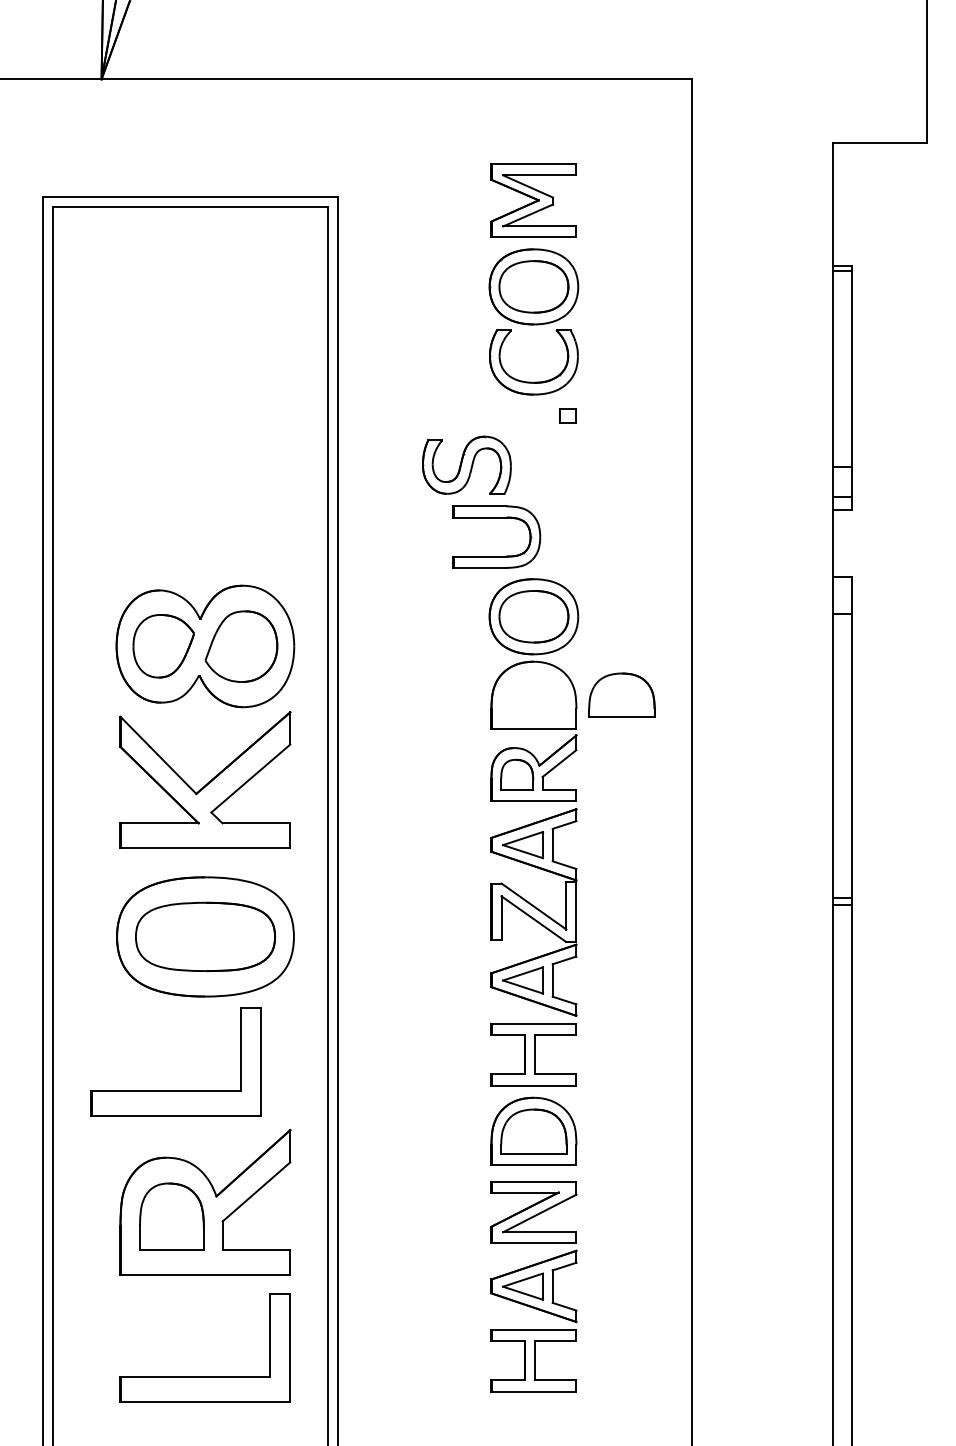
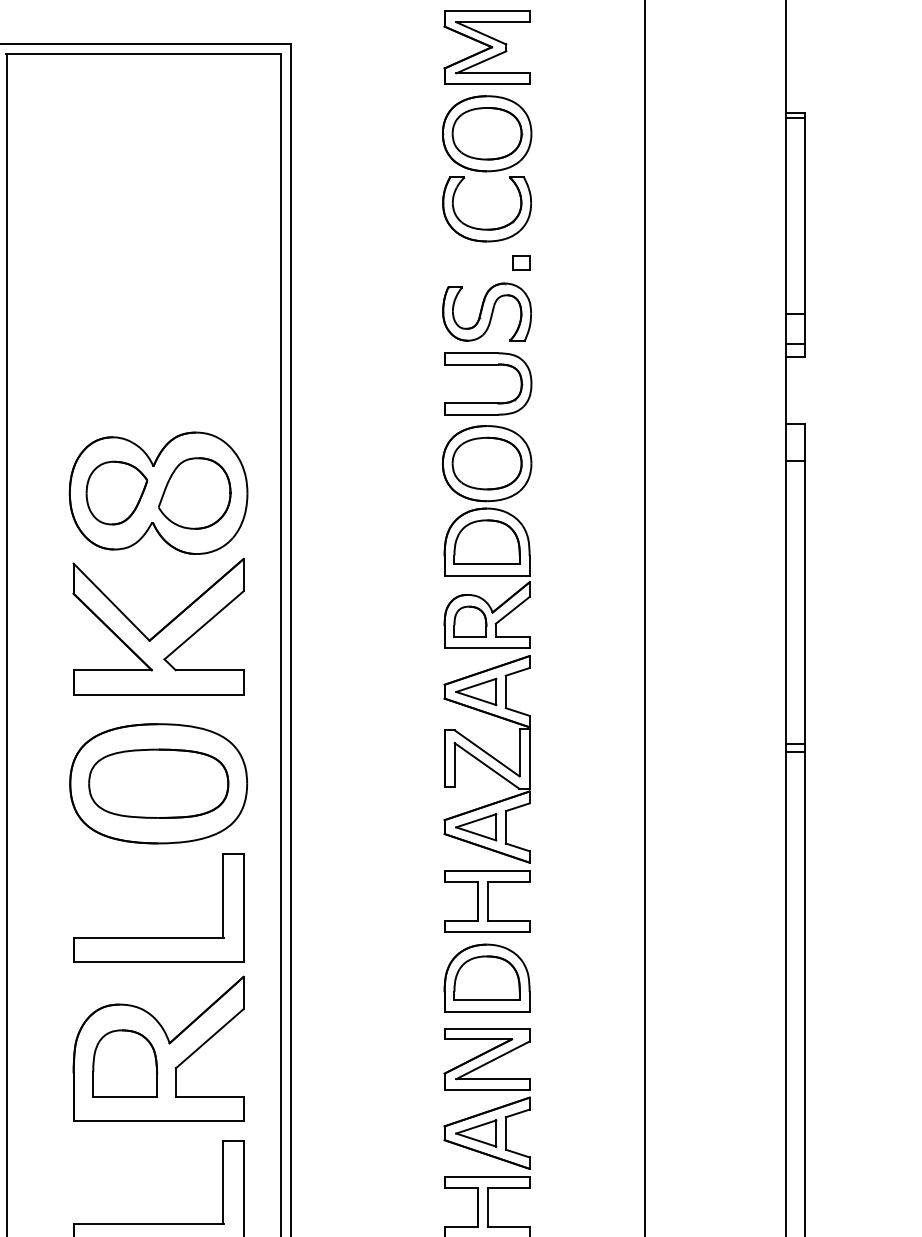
part: (466, 464) -> (486, 311), moved
part: (496, 518) -> (487, 365), moved
part: (621, 694) -> (486, 541), moved
part: (175, 1090) -> (157, 937), moved

